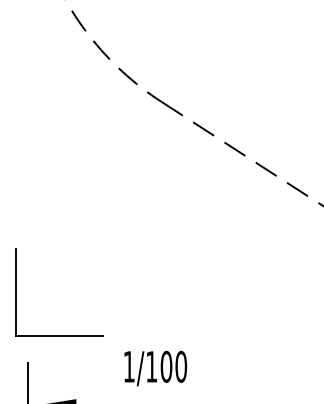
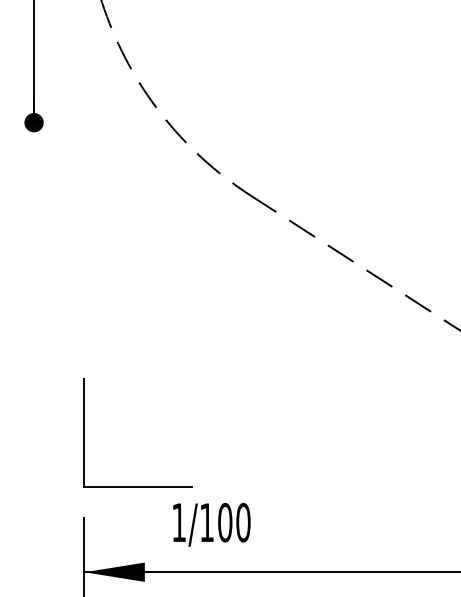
part: (16, 292) -> (84, 432), moved
text: (155, 368) -> (211, 524), moved

